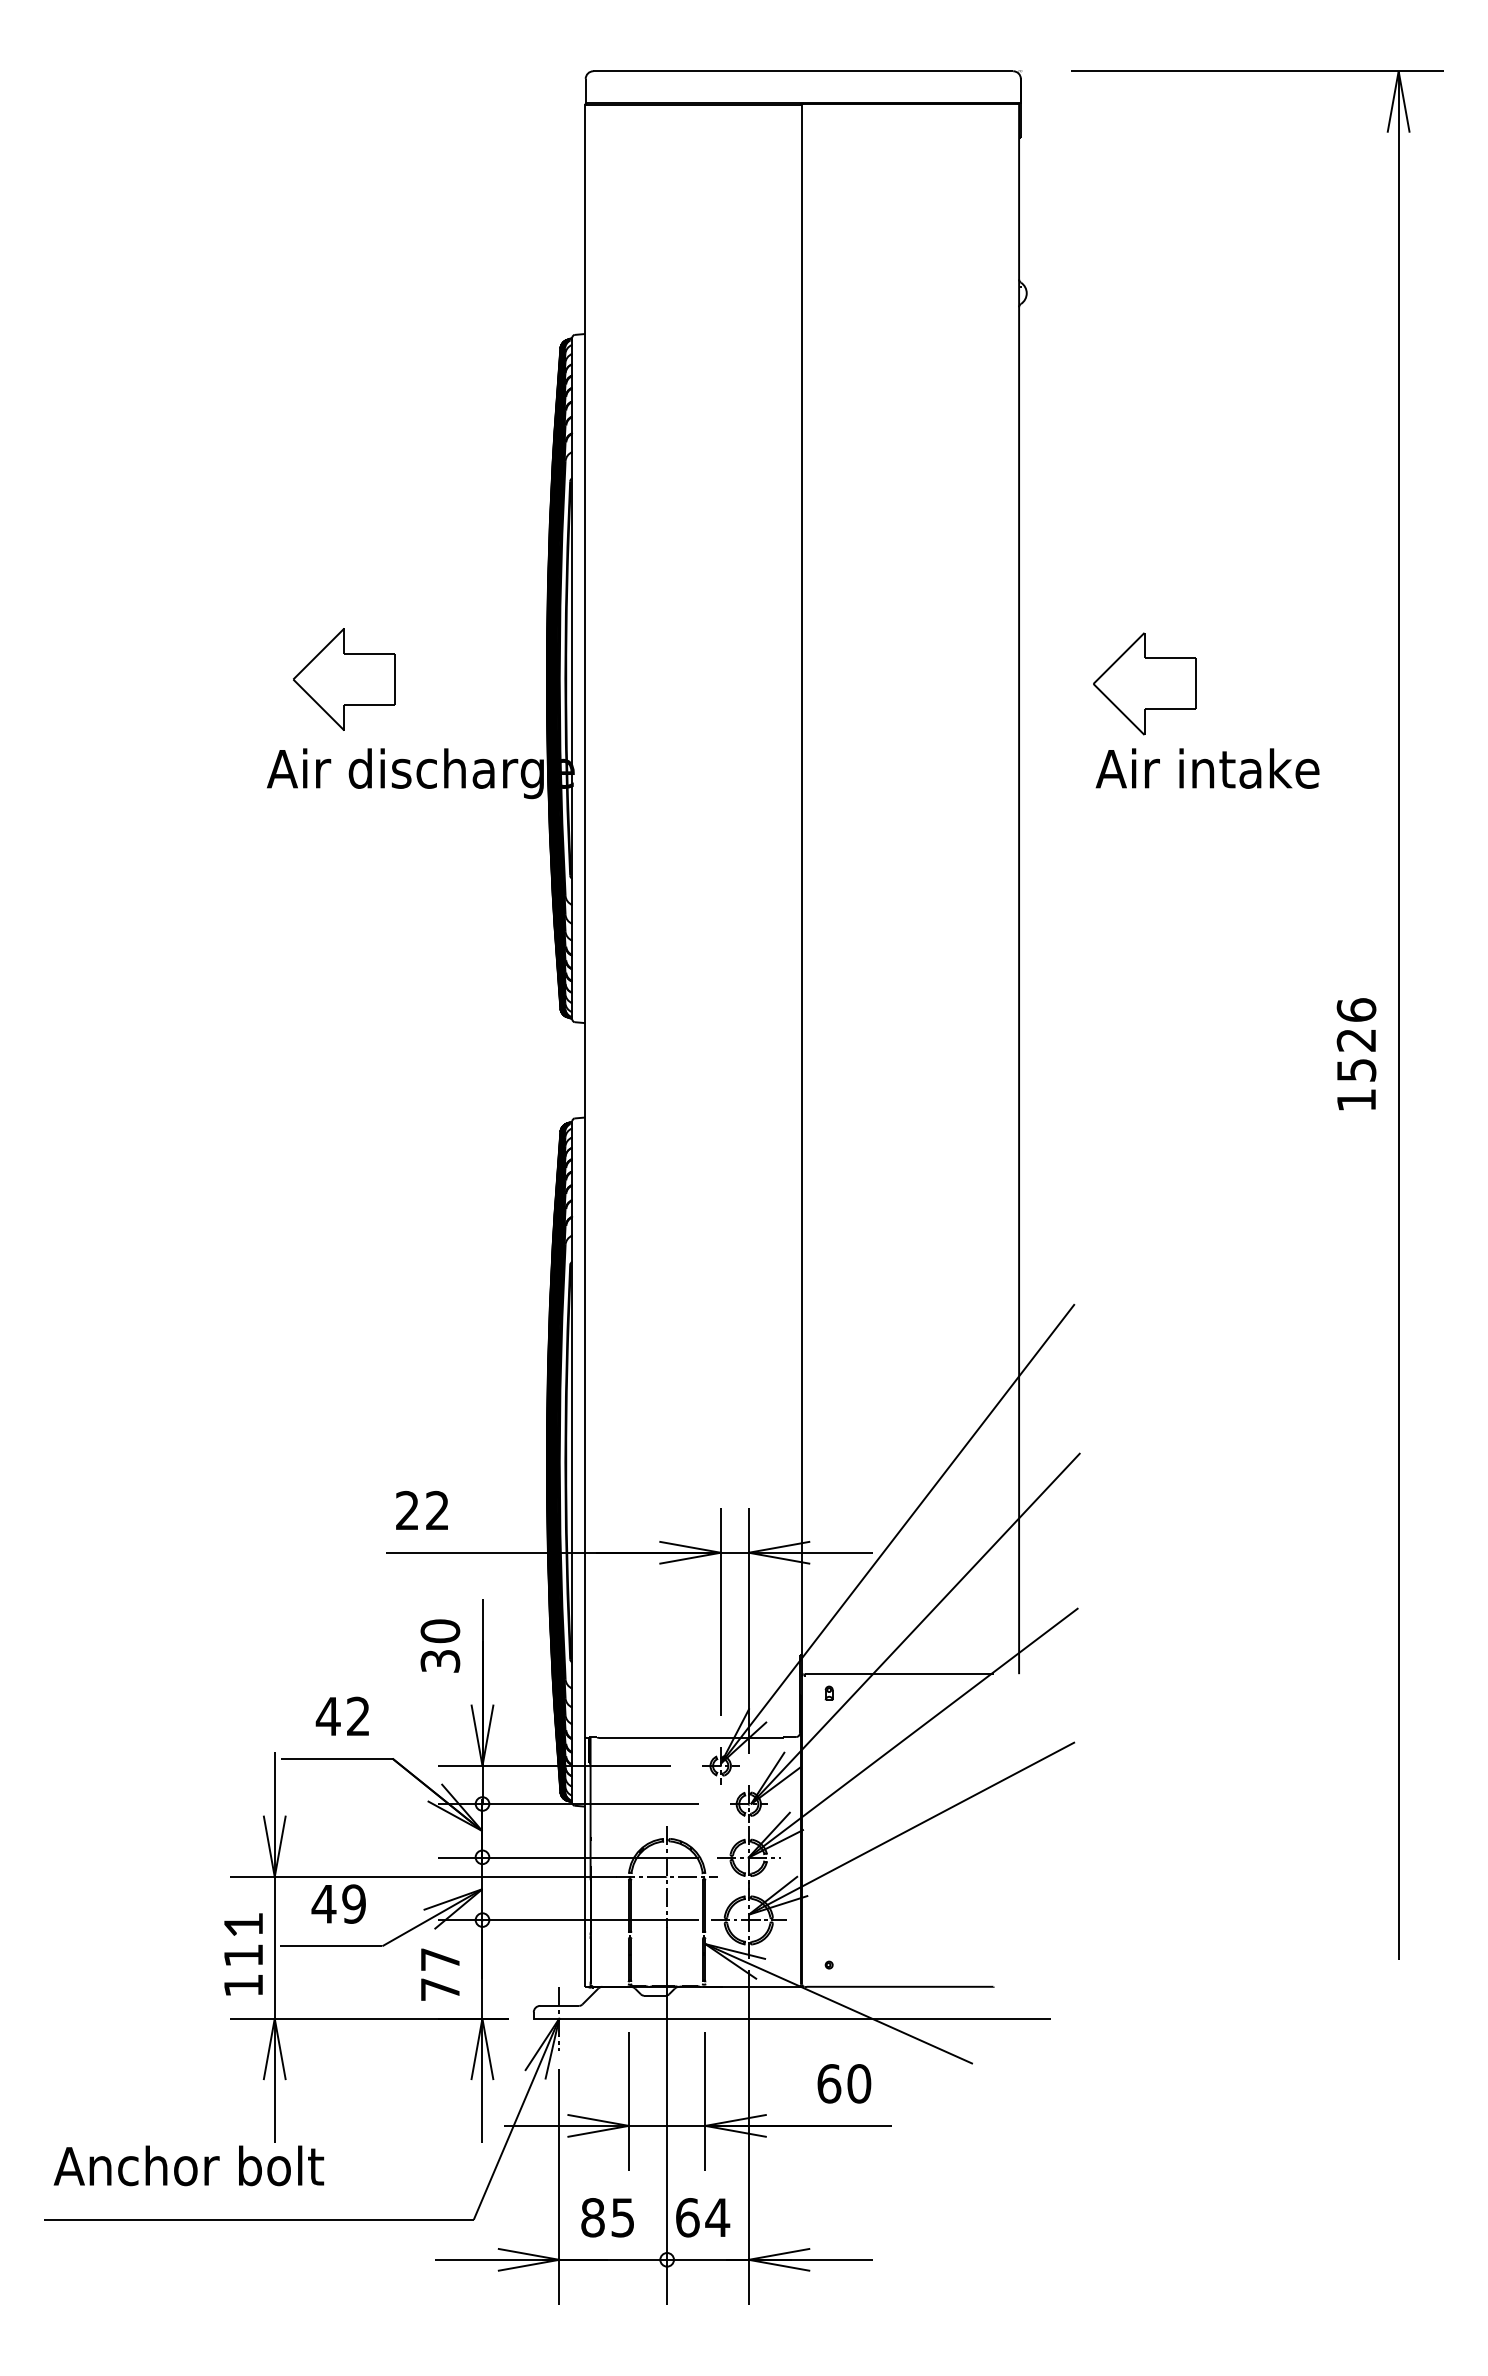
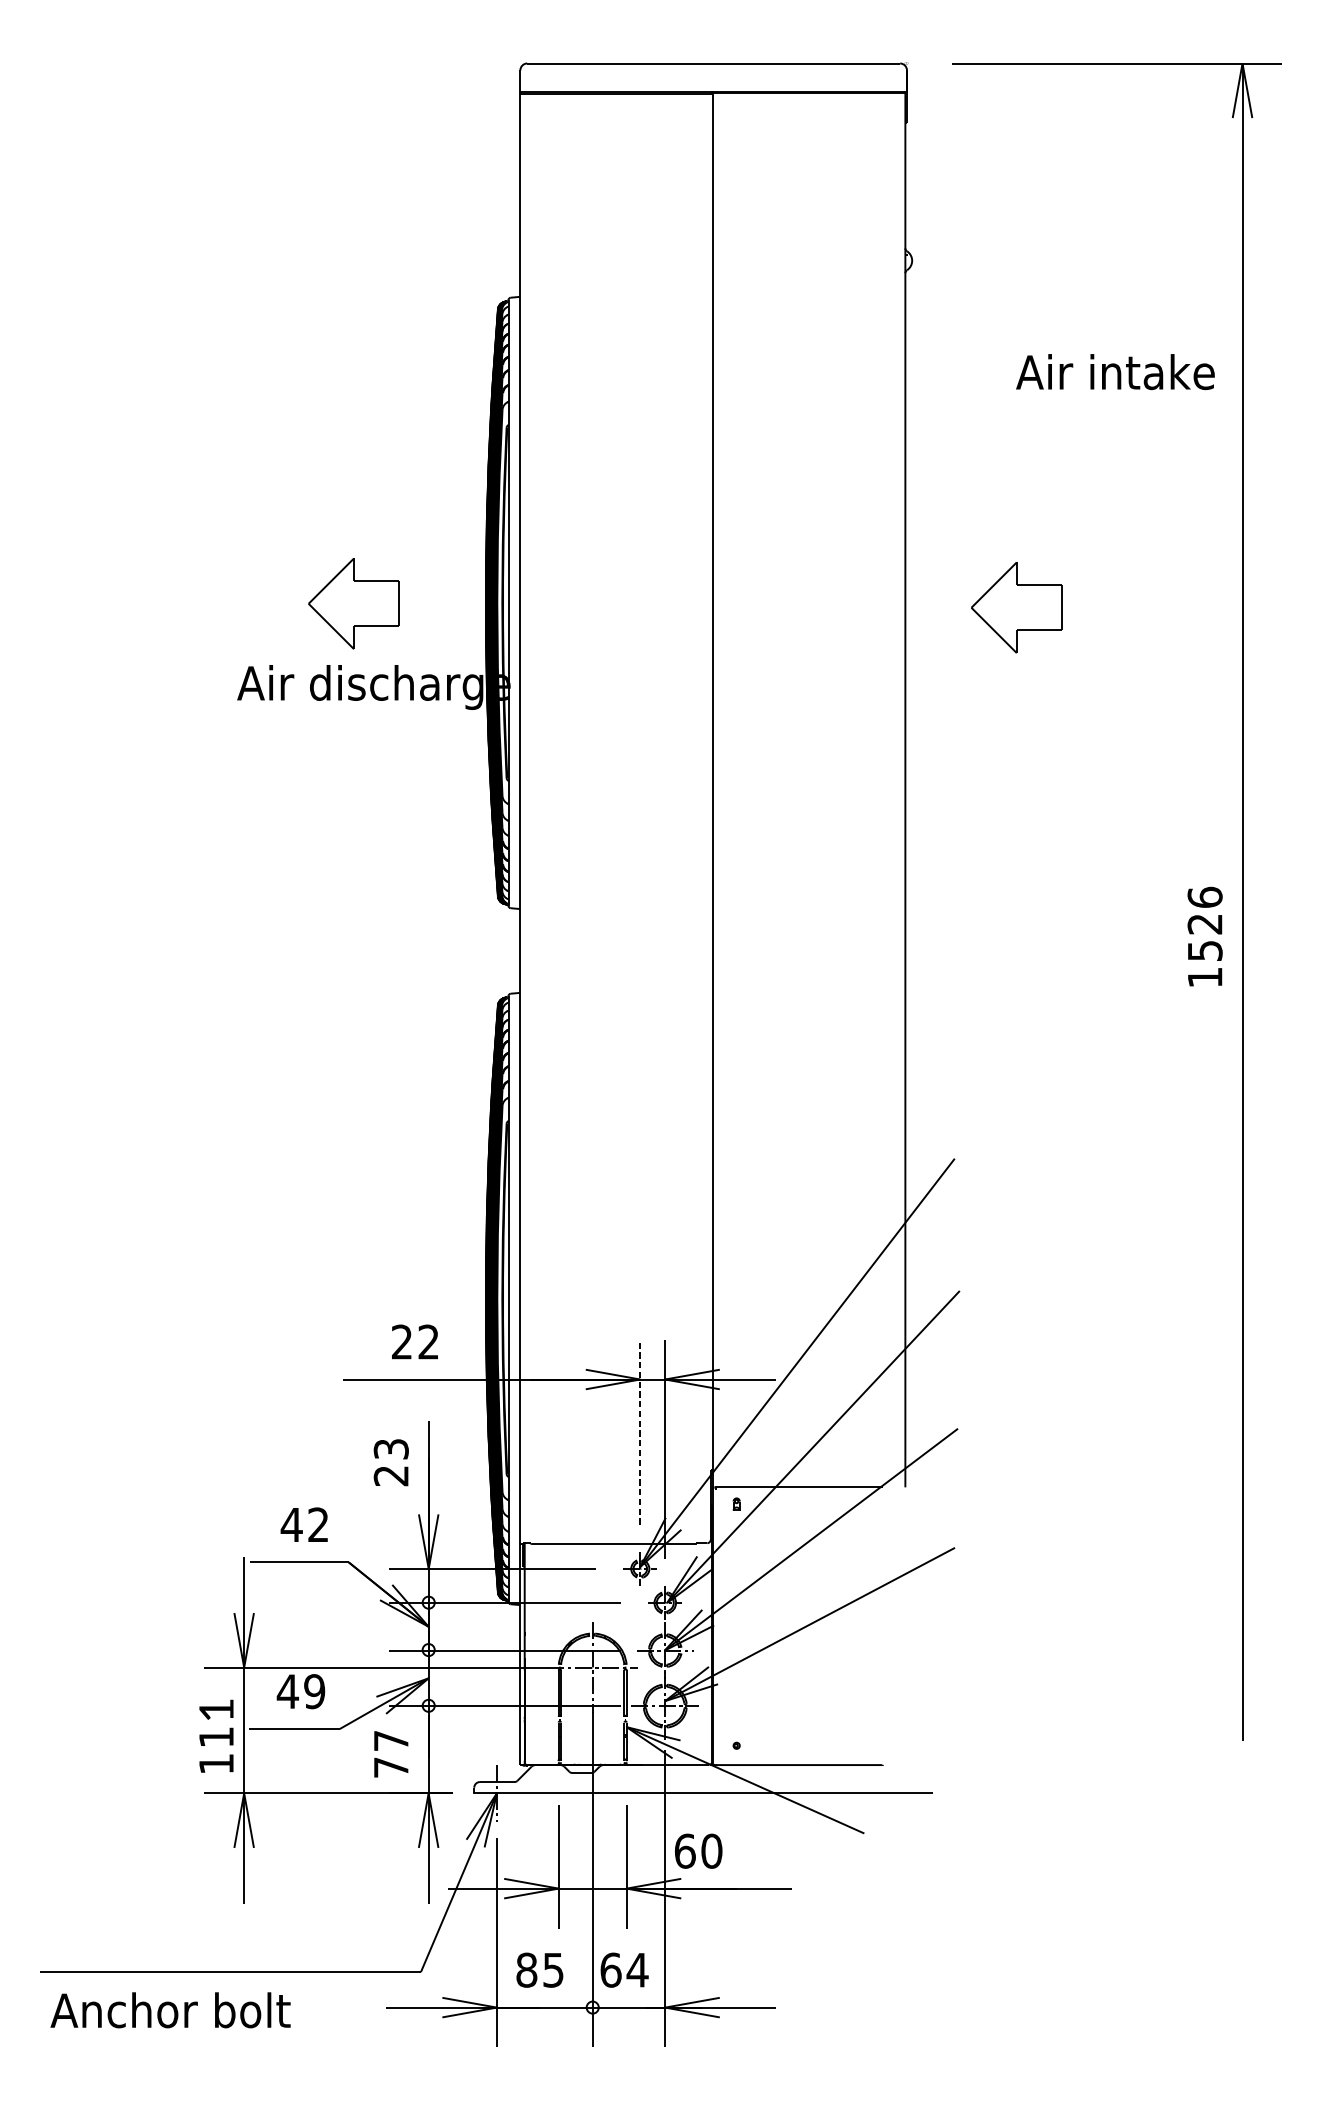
part: (344, 679) -> (354, 603), moved
text: (1207, 768) -> (1115, 371), moved
text: (421, 1510) -> (414, 1341), moved
line: (720, 1611) -> (640, 1431), solid -> dashed
text: (440, 1645) -> (391, 1461), 30 -> 23
text: (844, 2083) -> (698, 1850), moved
text: (188, 2165) -> (170, 2009), moved

